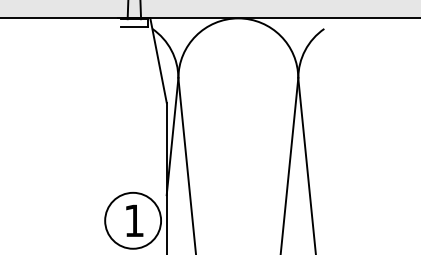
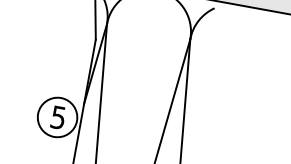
text: (134, 220) -> (58, 117), 1 -> 5

